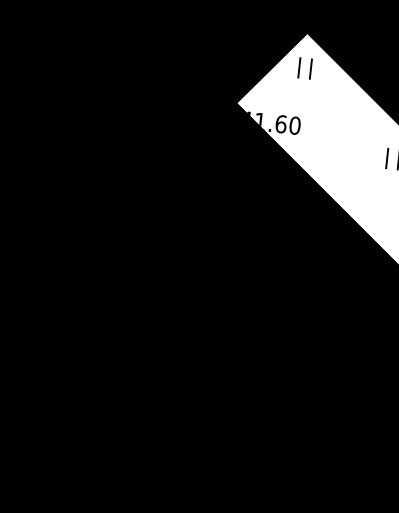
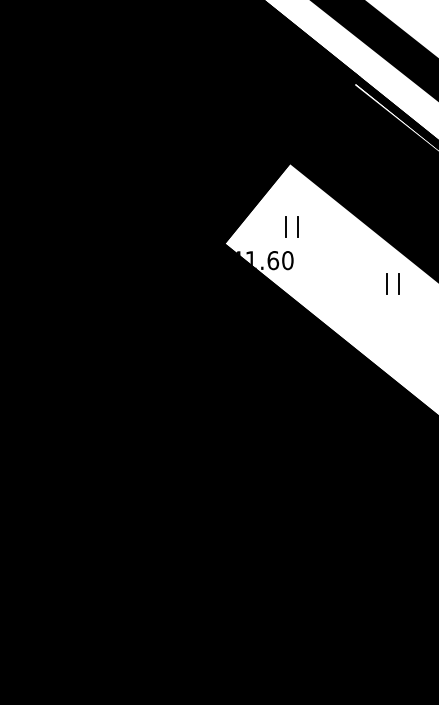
part: (304, 67) -> (291, 226), moved

